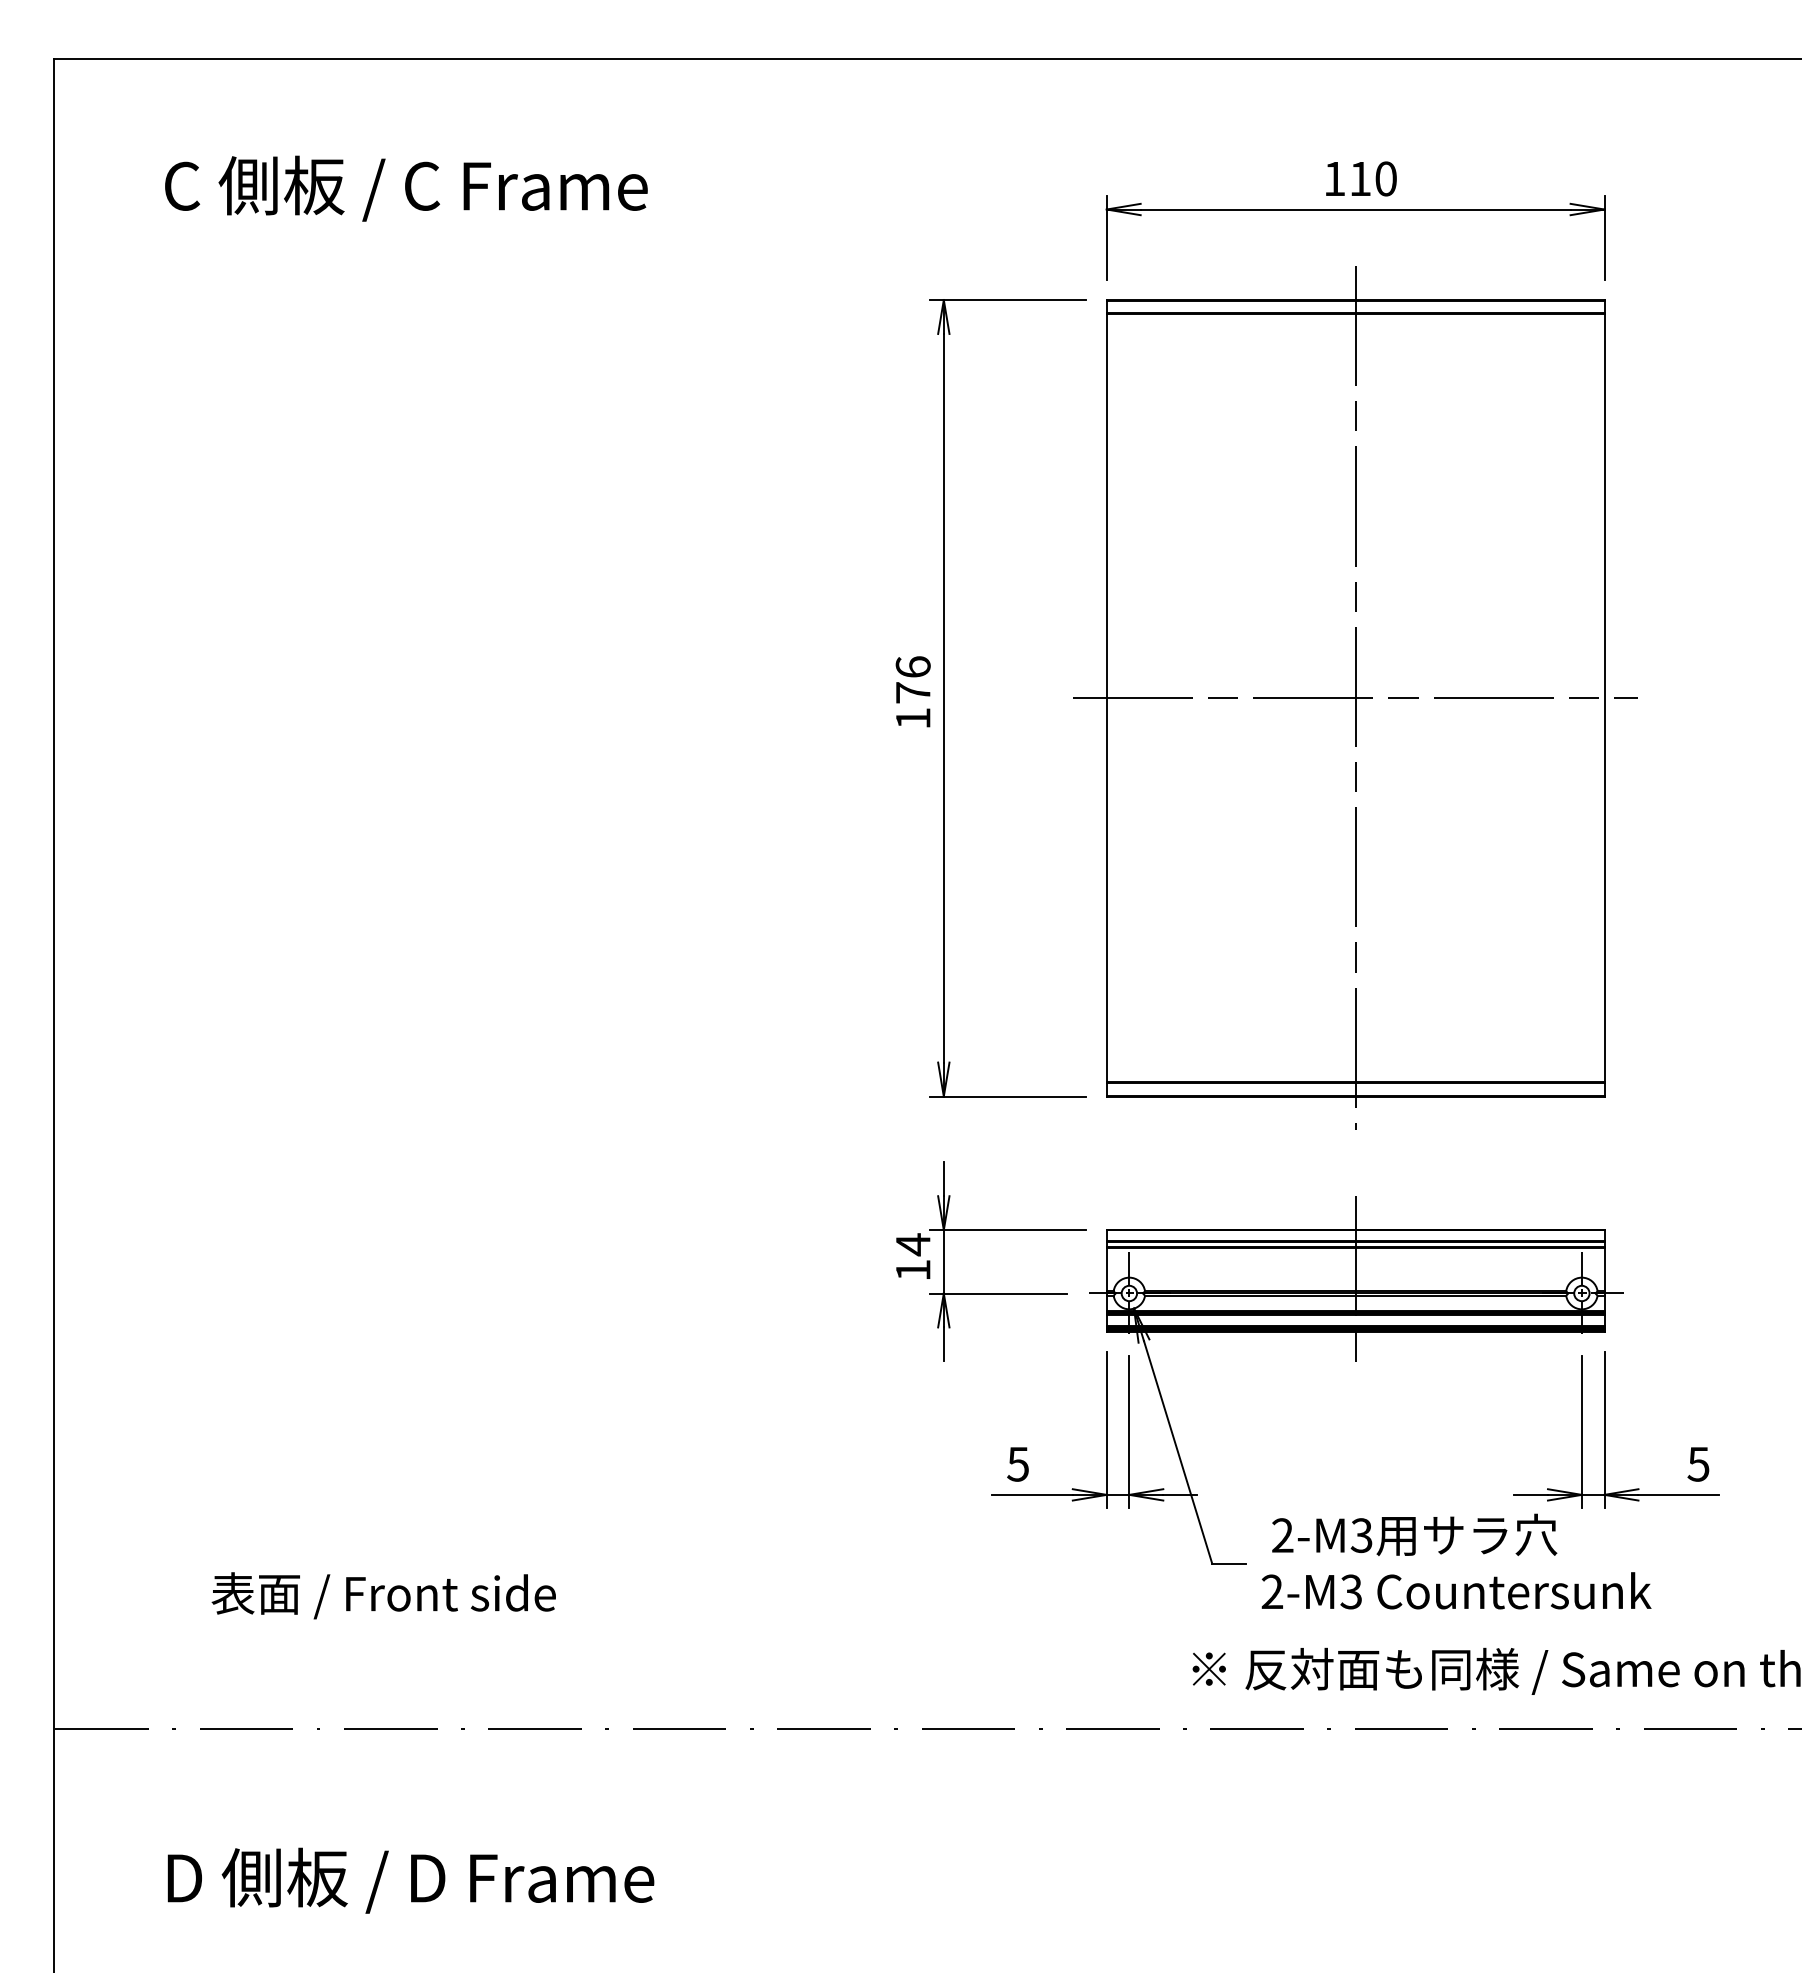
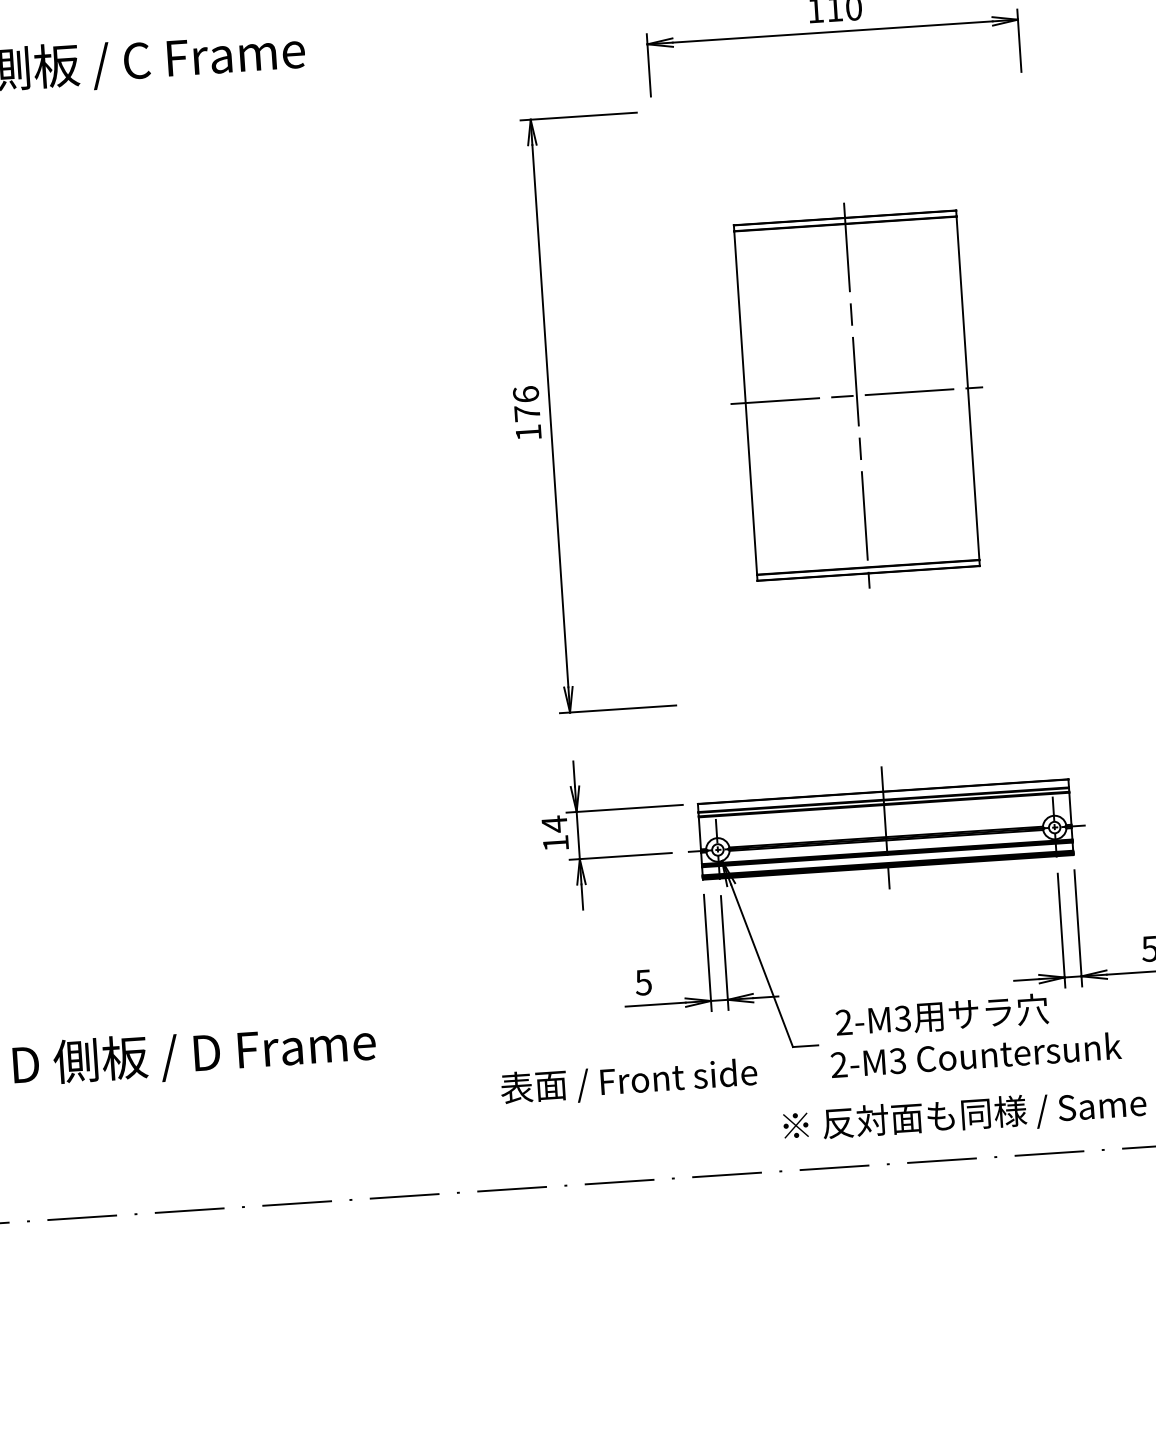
part: (1355, 697) -> (856, 395), size x0.6
text: (383, 1595) -> (628, 1081), moved
text: (410, 1880) -> (194, 1055), moved

